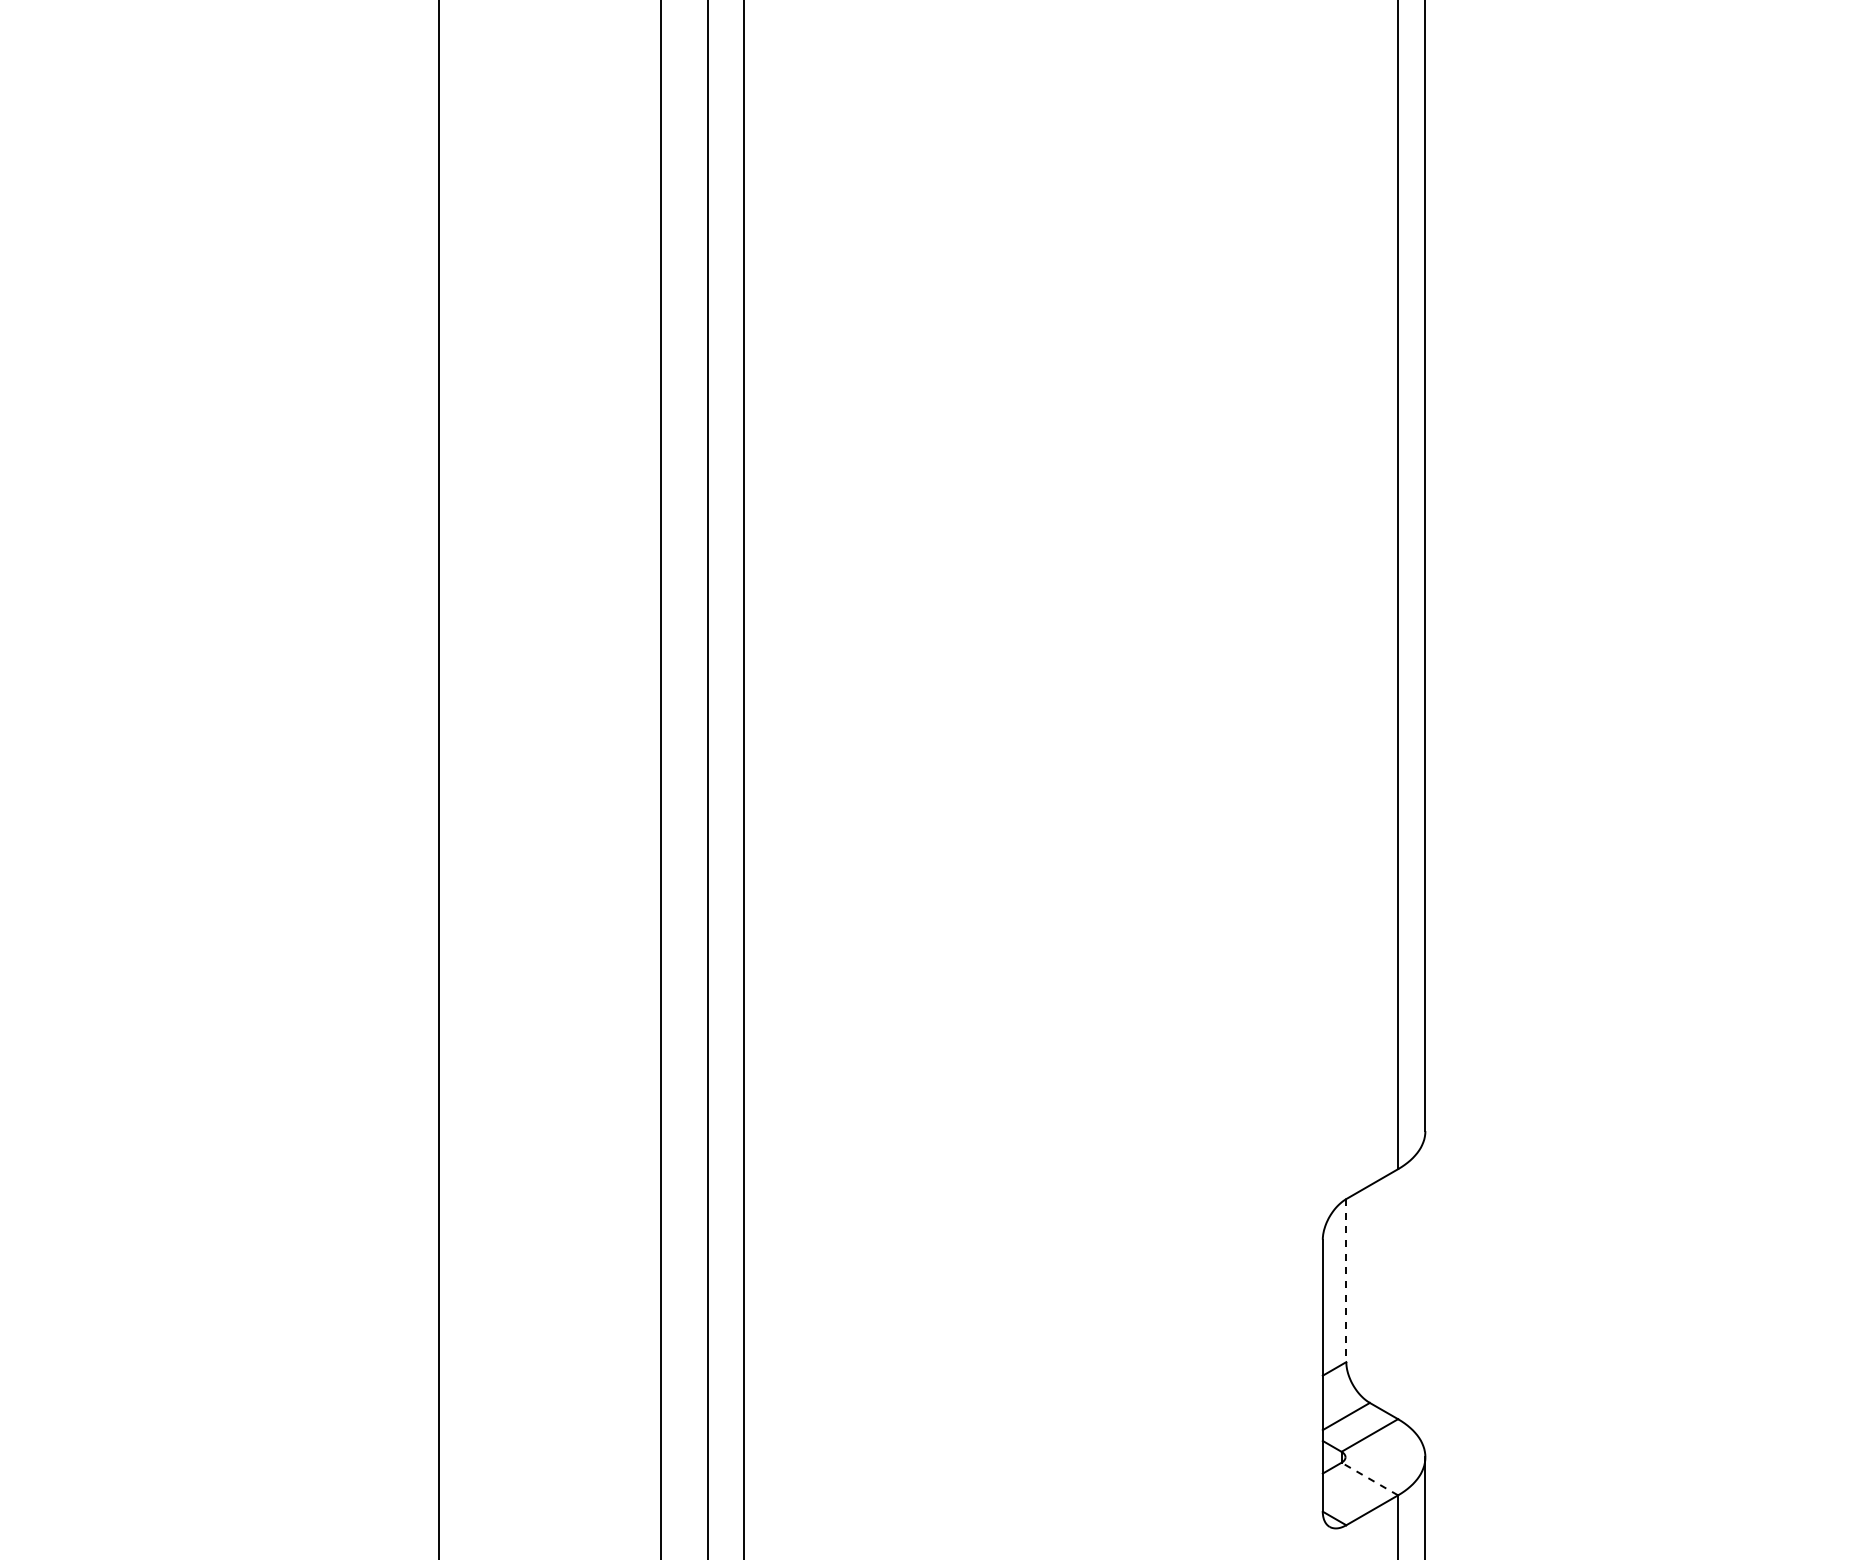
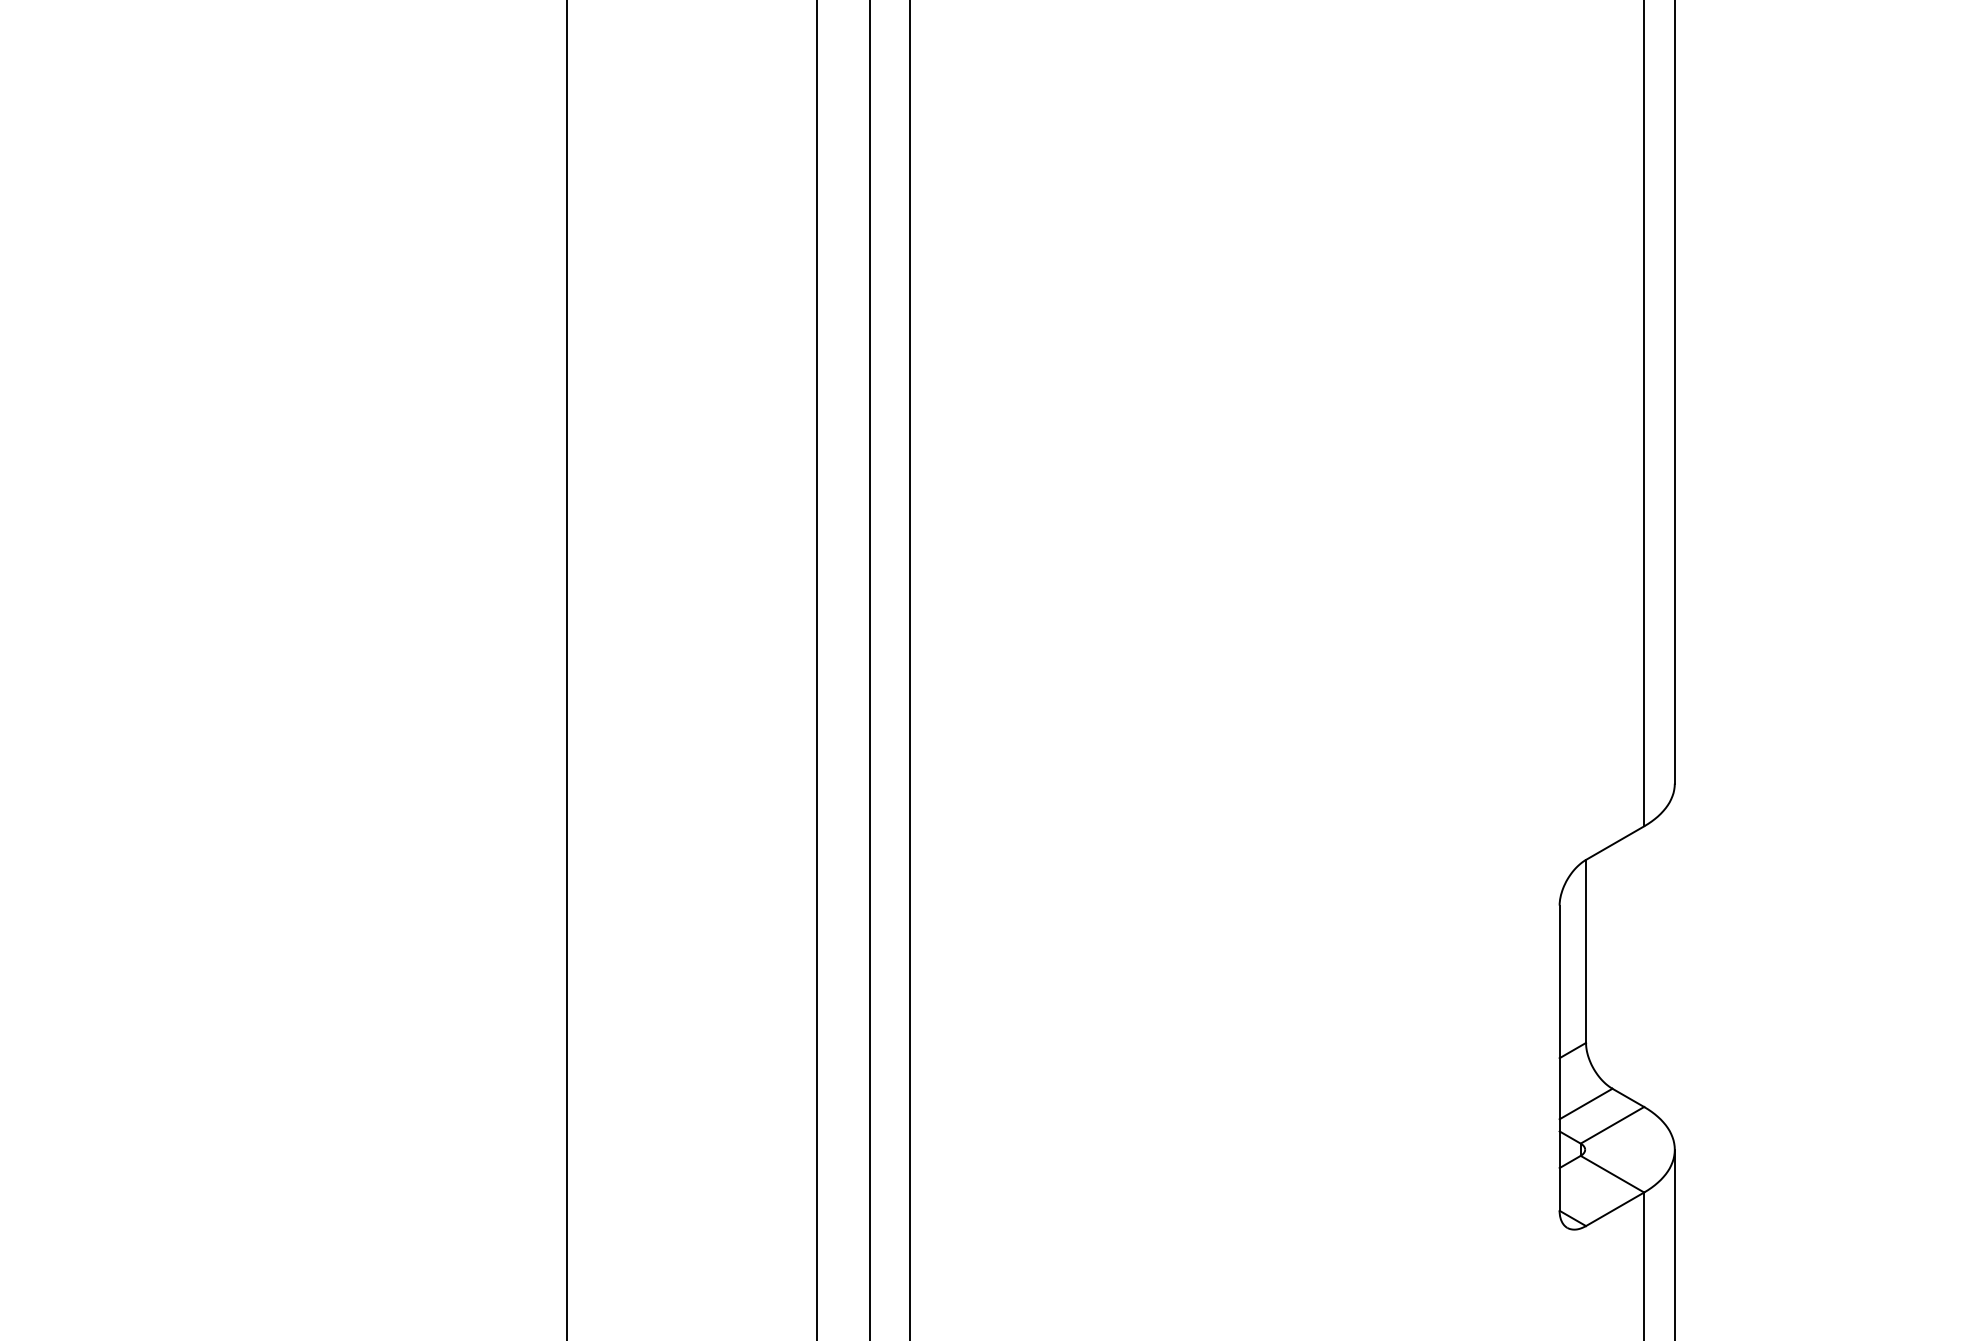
line: (1346, 1280) -> (1586, 951), dashed -> solid
line: (1369, 1479) -> (1612, 1174), dashed -> solid

